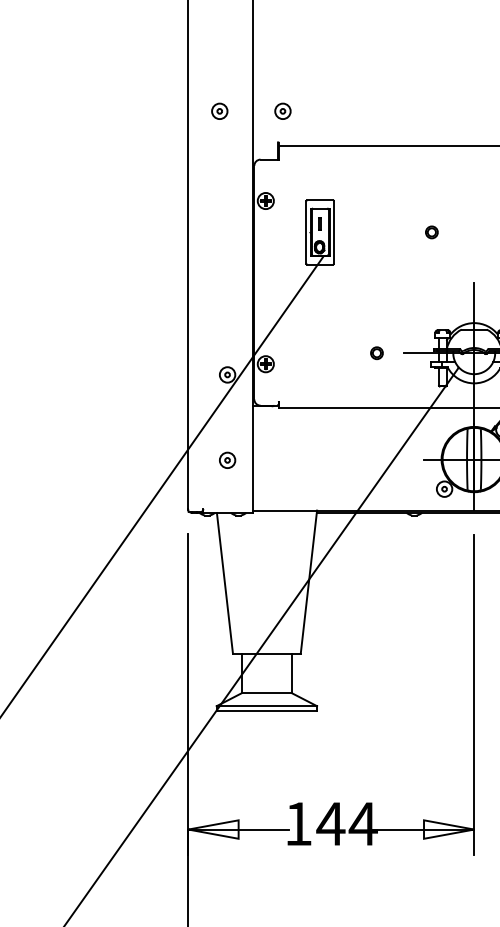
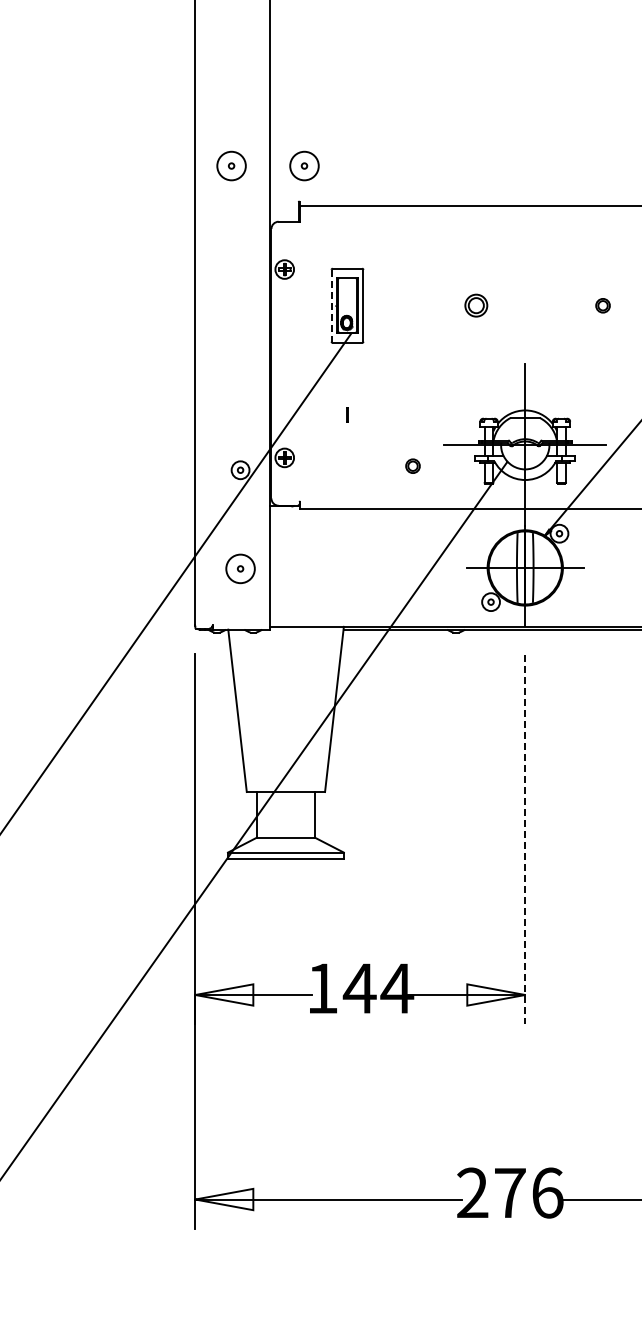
circle: (219, 110) -> (231, 165), size x1.6
circle: (282, 110) -> (304, 165), size x1.6
line: (320, 223) -> (347, 414), moved
line: (306, 232) -> (331, 305), solid -> dashed
part: (431, 232) -> (476, 305), size x1.6
part: (376, 352) -> (412, 465), moved
circle: (227, 460) -> (240, 568), size x1.6
line: (474, 695) -> (525, 840), solid -> dashed

